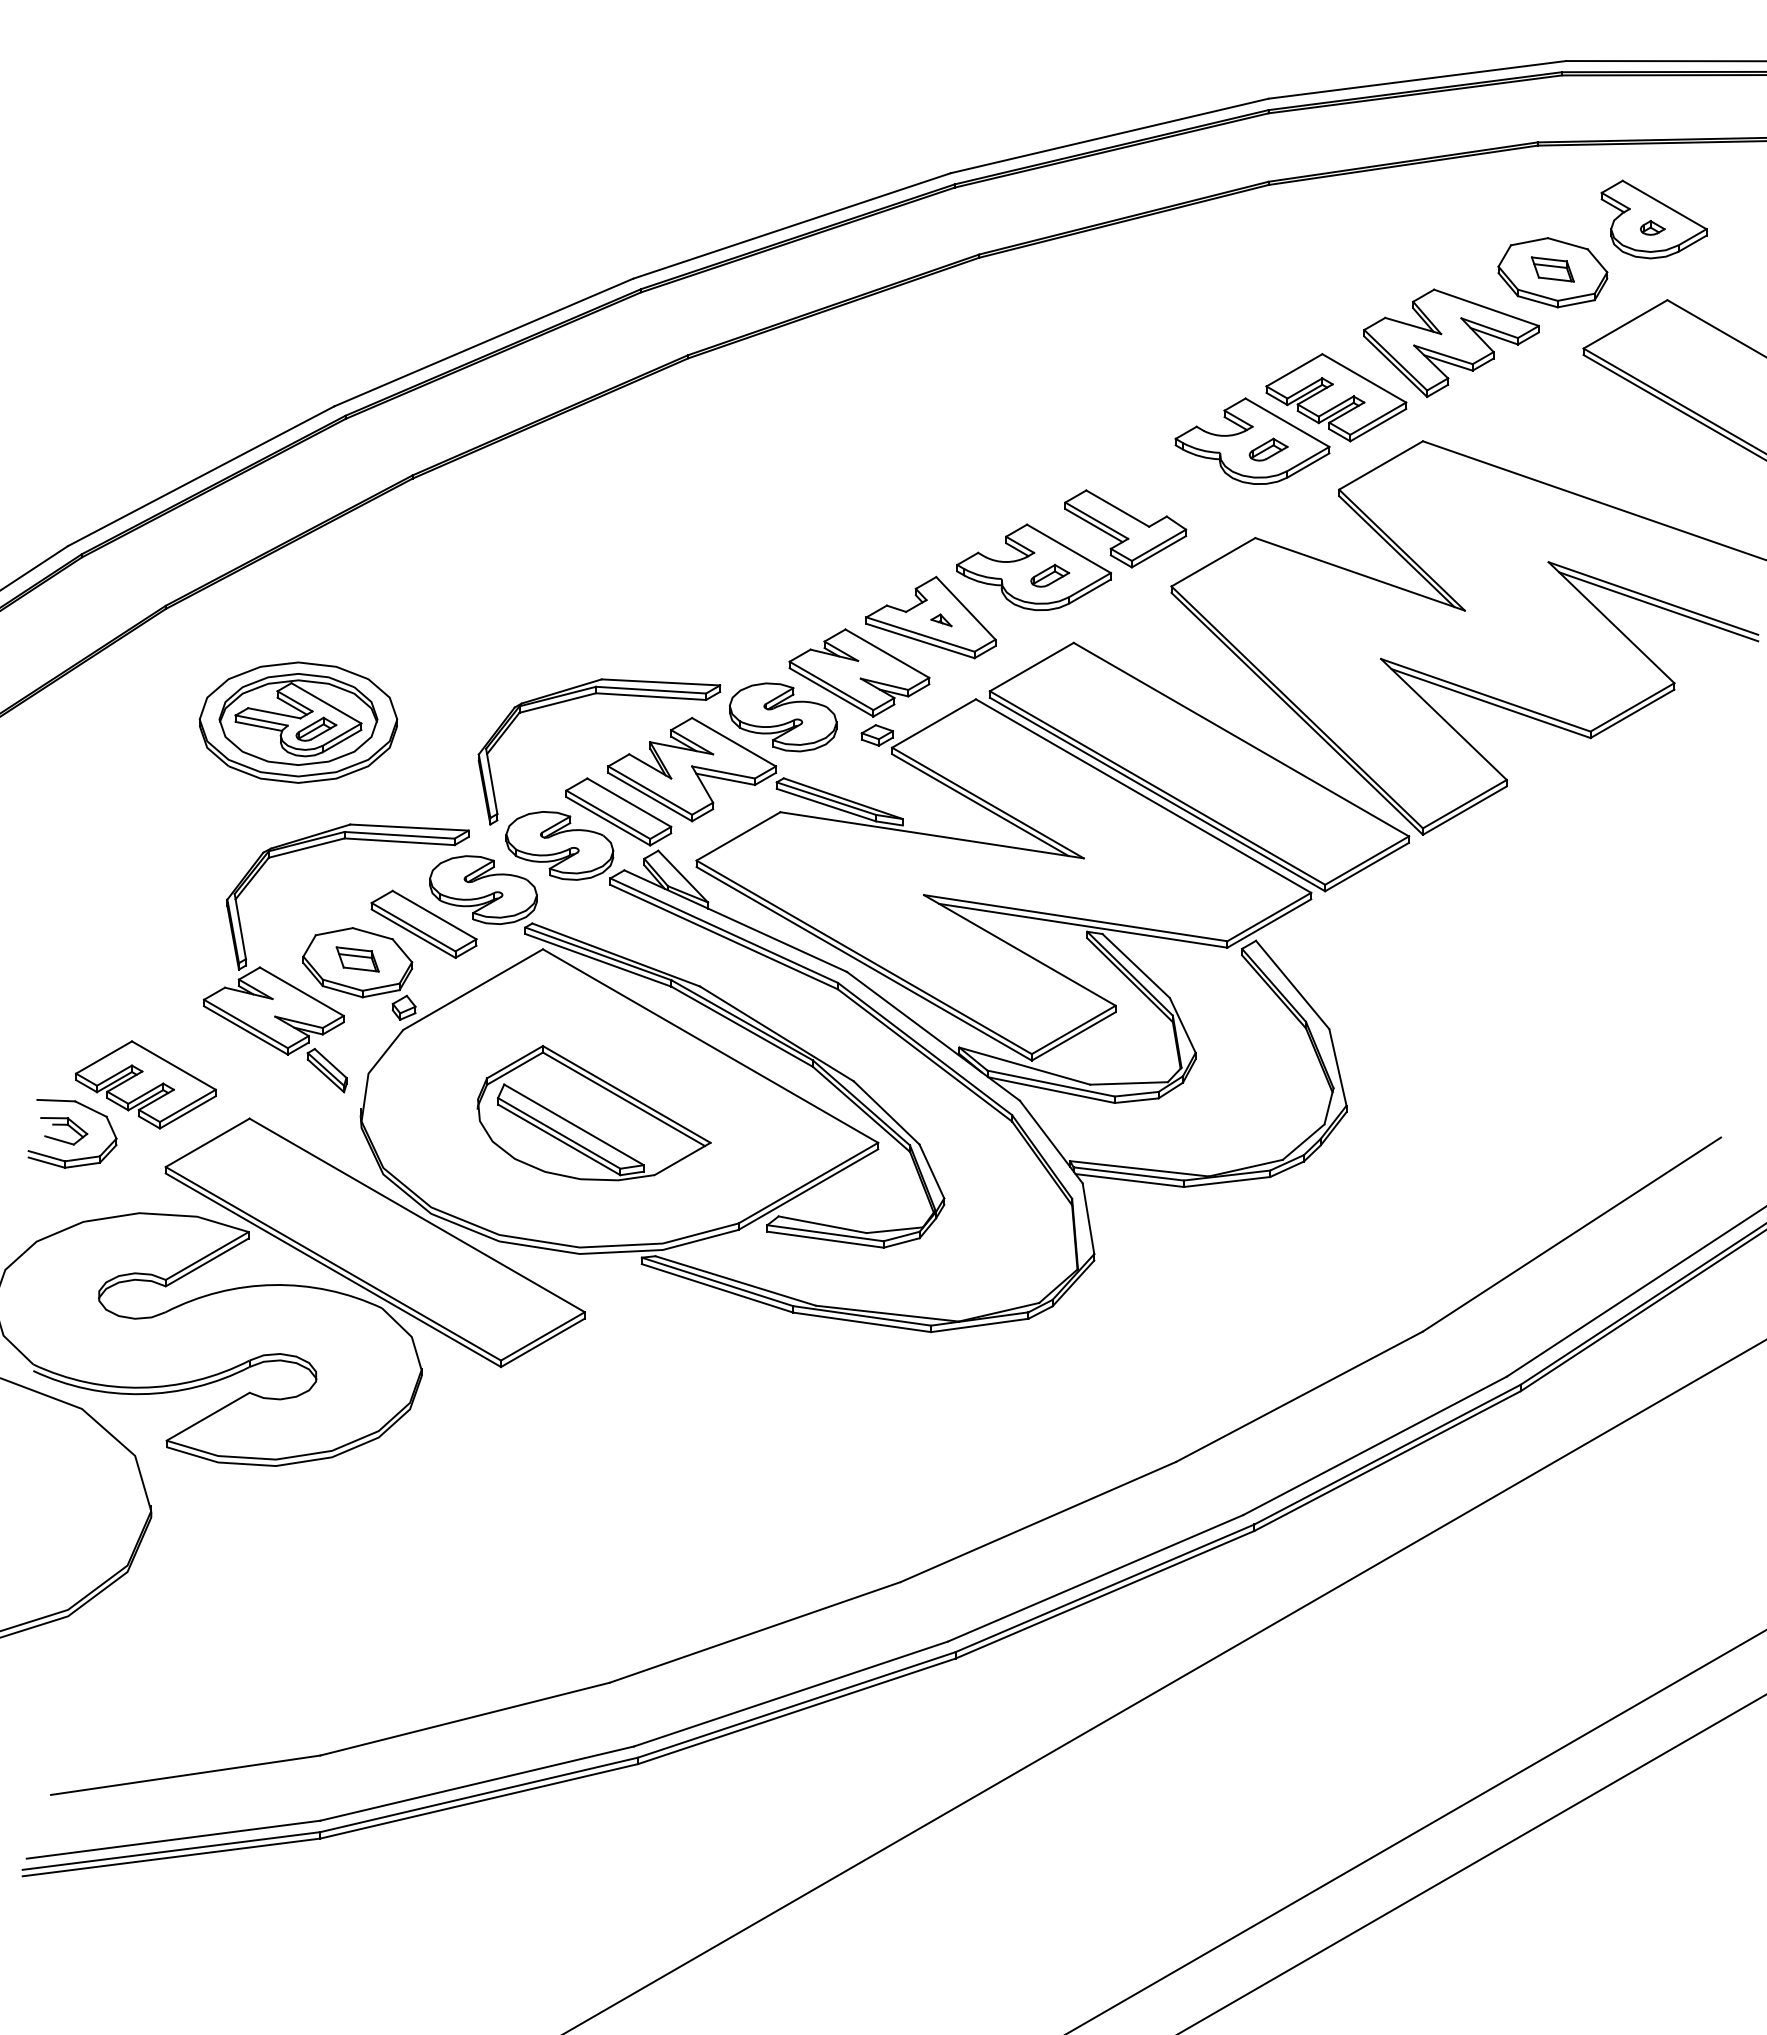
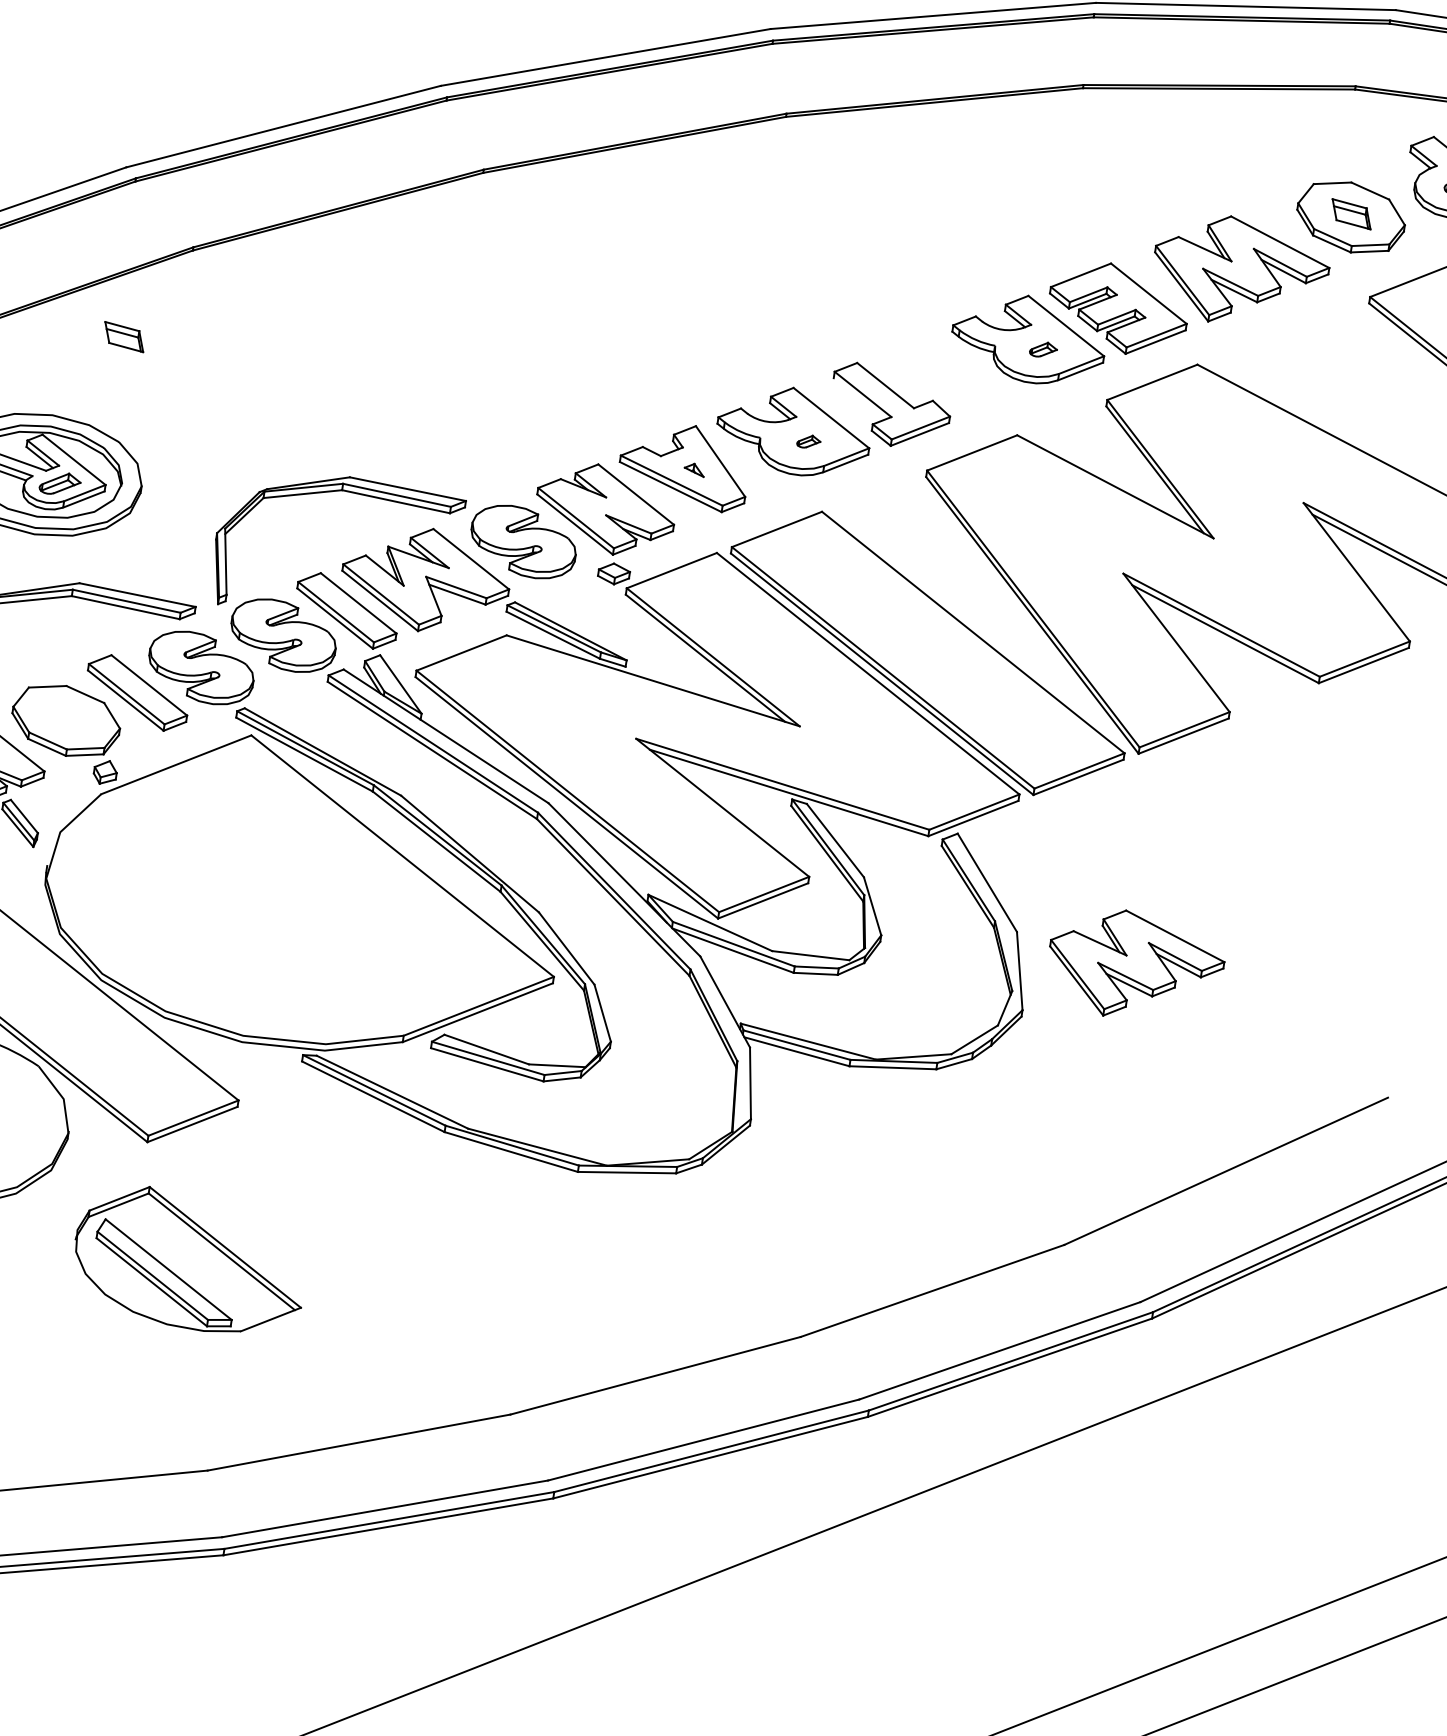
part: (1268, 449) -> (1043, 349), size x0.7
line: (1093, 525) -> (859, 398), removed
part: (1050, 575) -> (809, 441), size x0.6
part: (357, 959) -> (124, 337), moved
part: (1451, 1044) -> (1135, 965), added
part: (593, 1113) -> (189, 1261), moved

